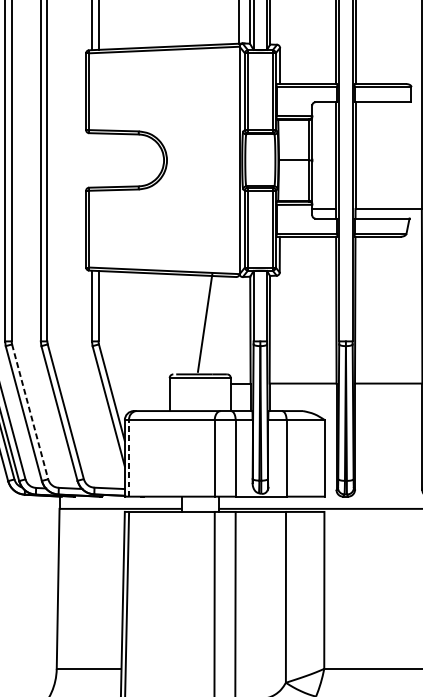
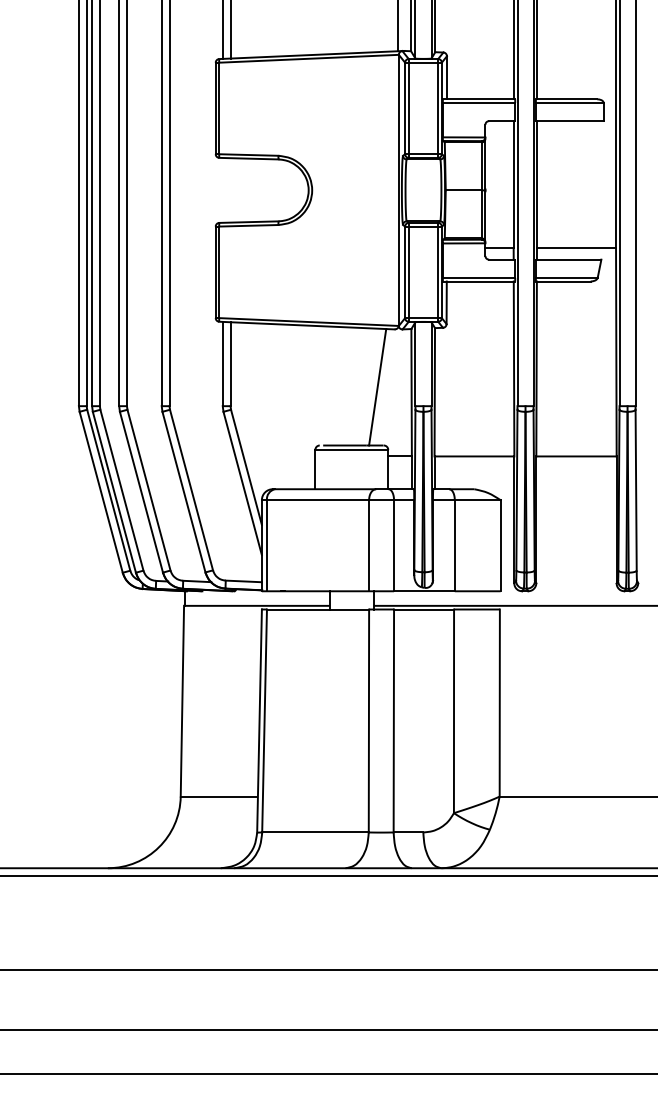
line: (205, 323) -> (377, 387), moved
line: (30, 412) -> (149, 490), dashed -> solid
line: (128, 458) -> (266, 545), dashed -> solid

